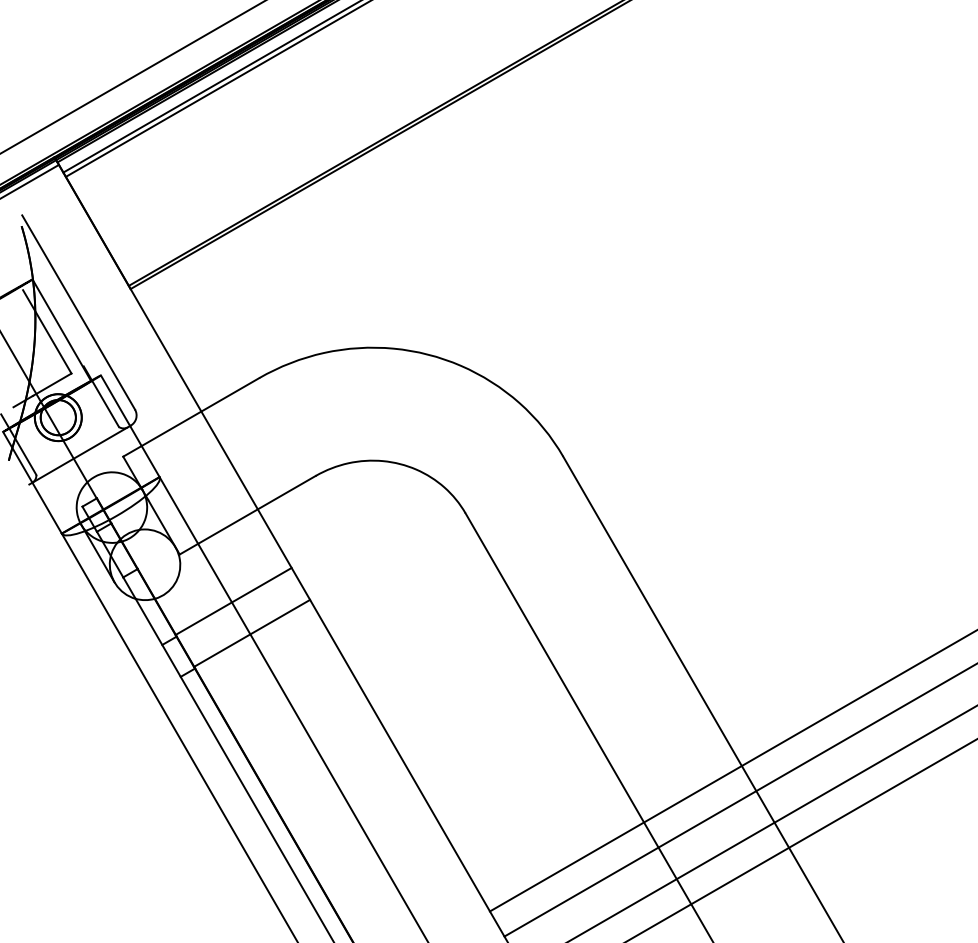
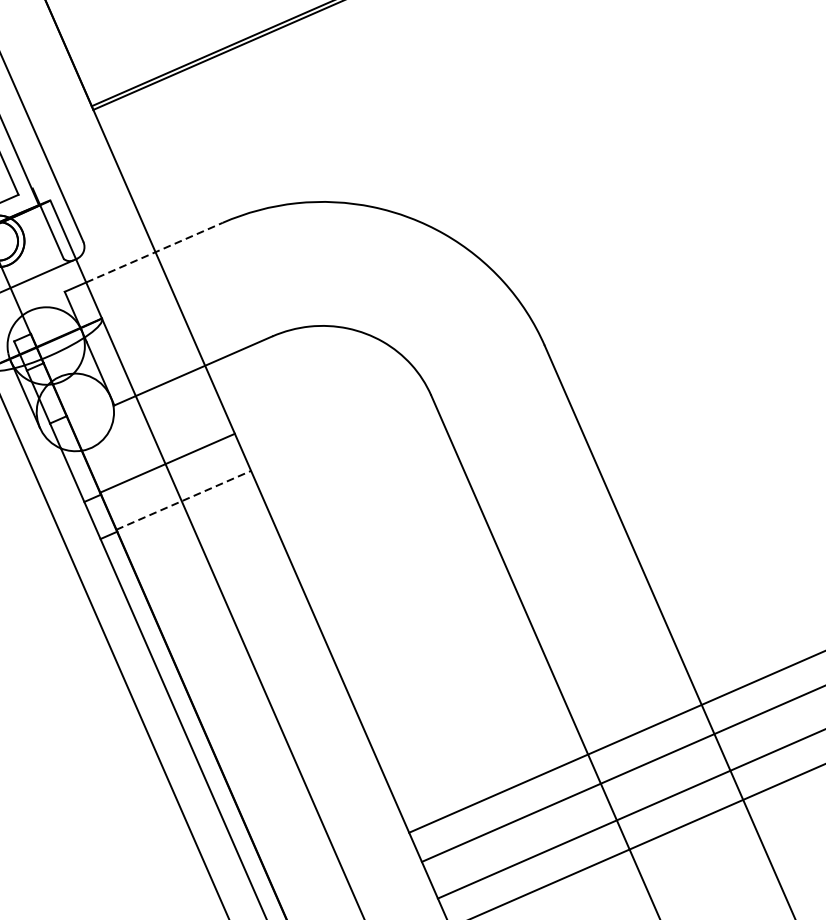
line: (200, 412) -> (154, 253), solid -> dashed
line: (252, 633) -> (184, 500), solid -> dashed

